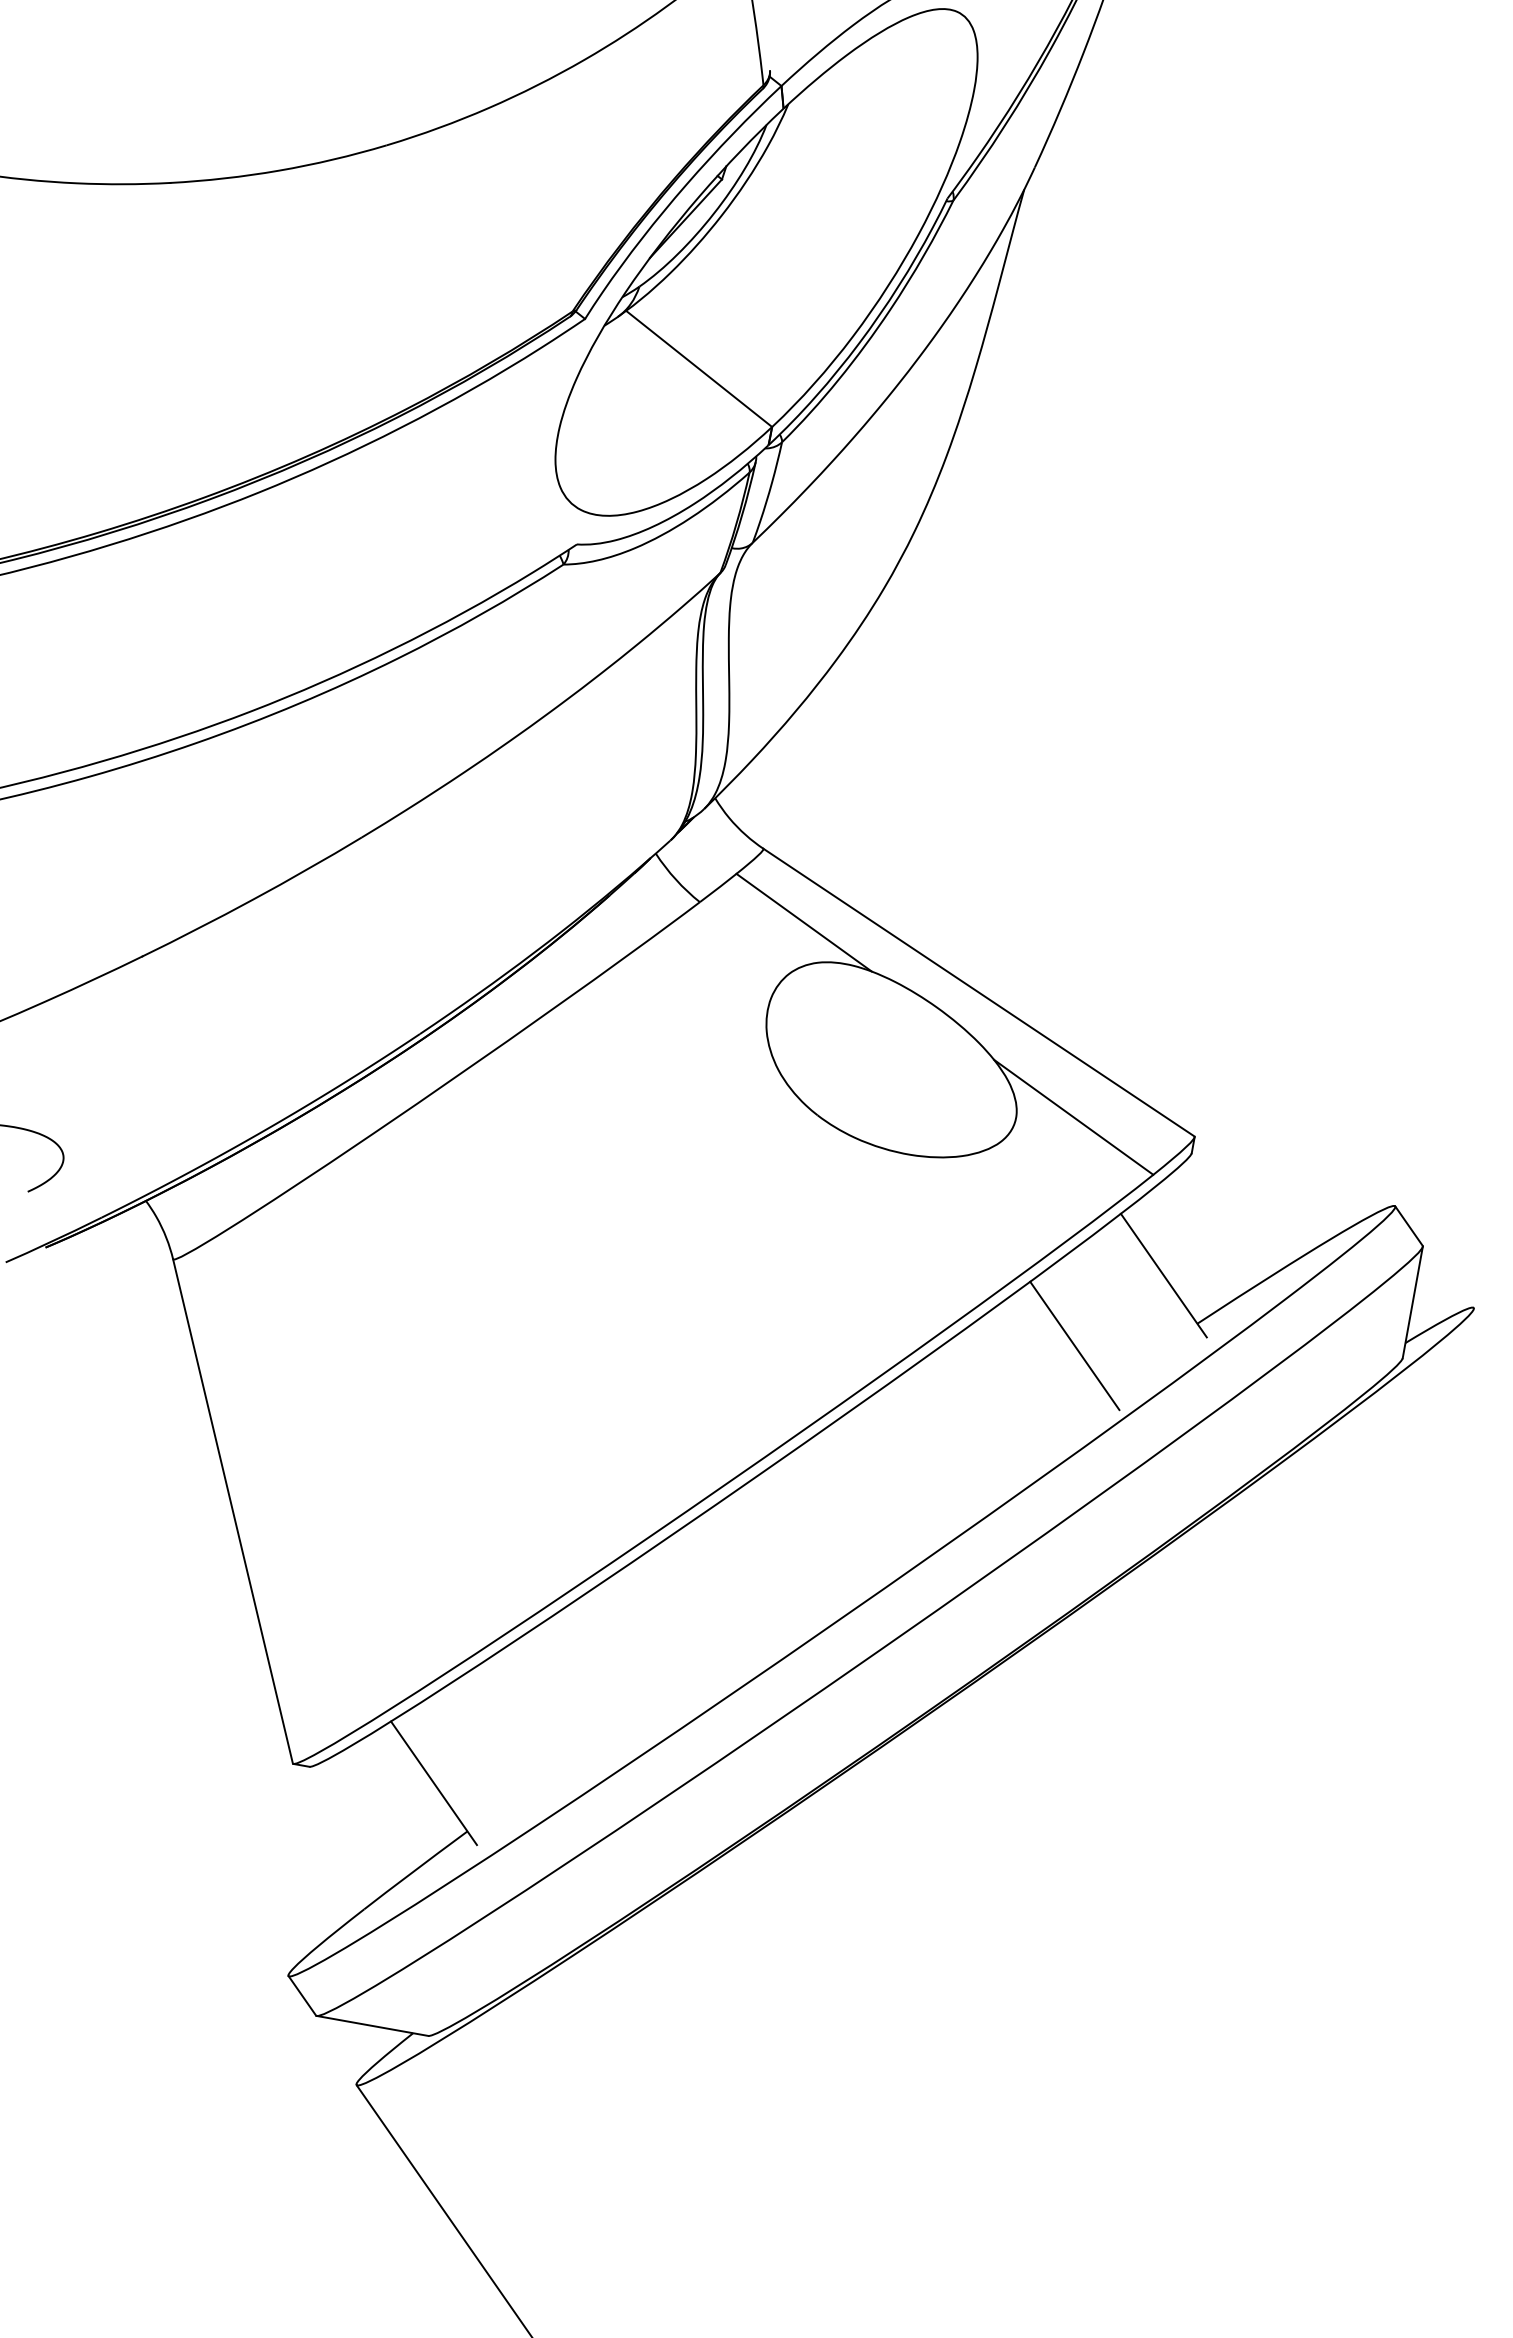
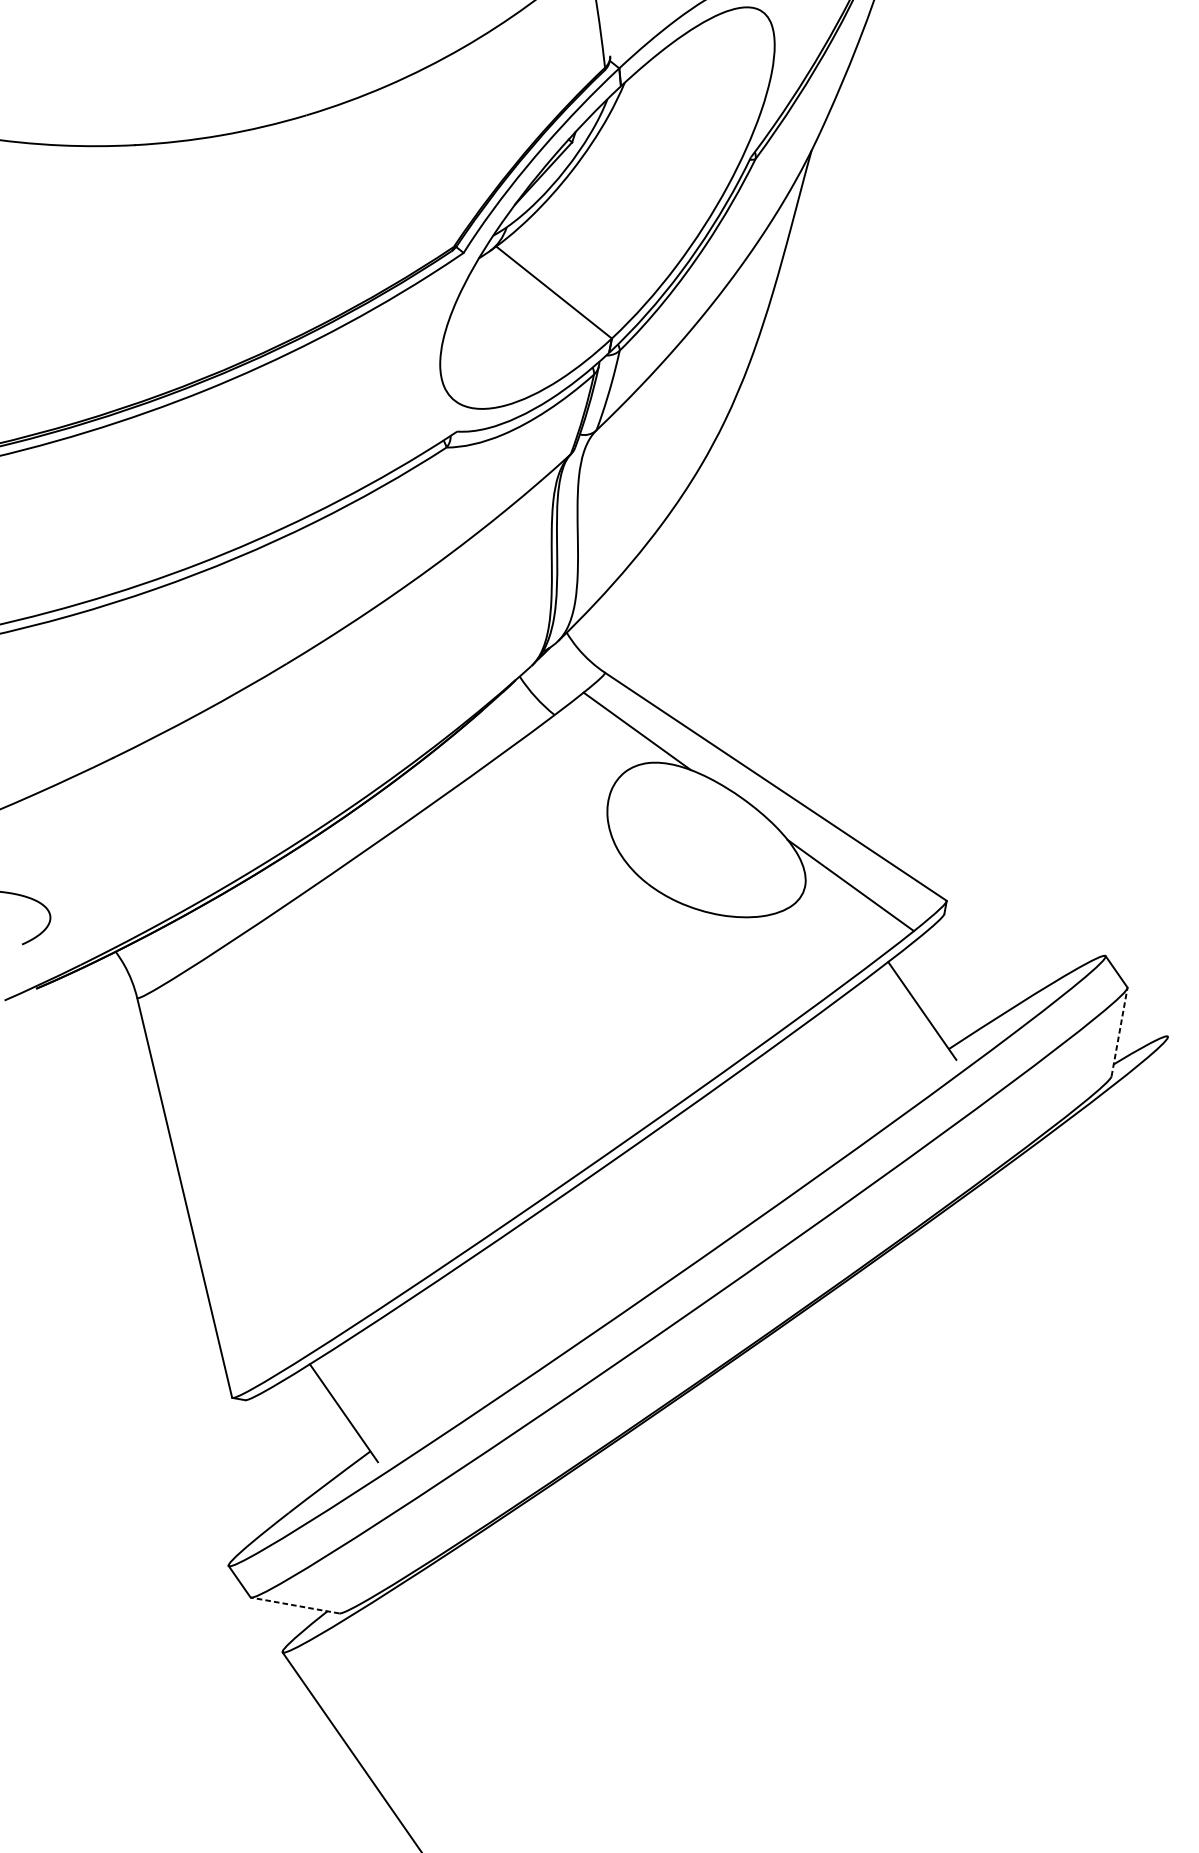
line: (1412, 1302) -> (1119, 1032), solid -> dashed
line: (1074, 1345) -> (851, 1066), removed
line: (372, 2025) -> (295, 1605), solid -> dashed

